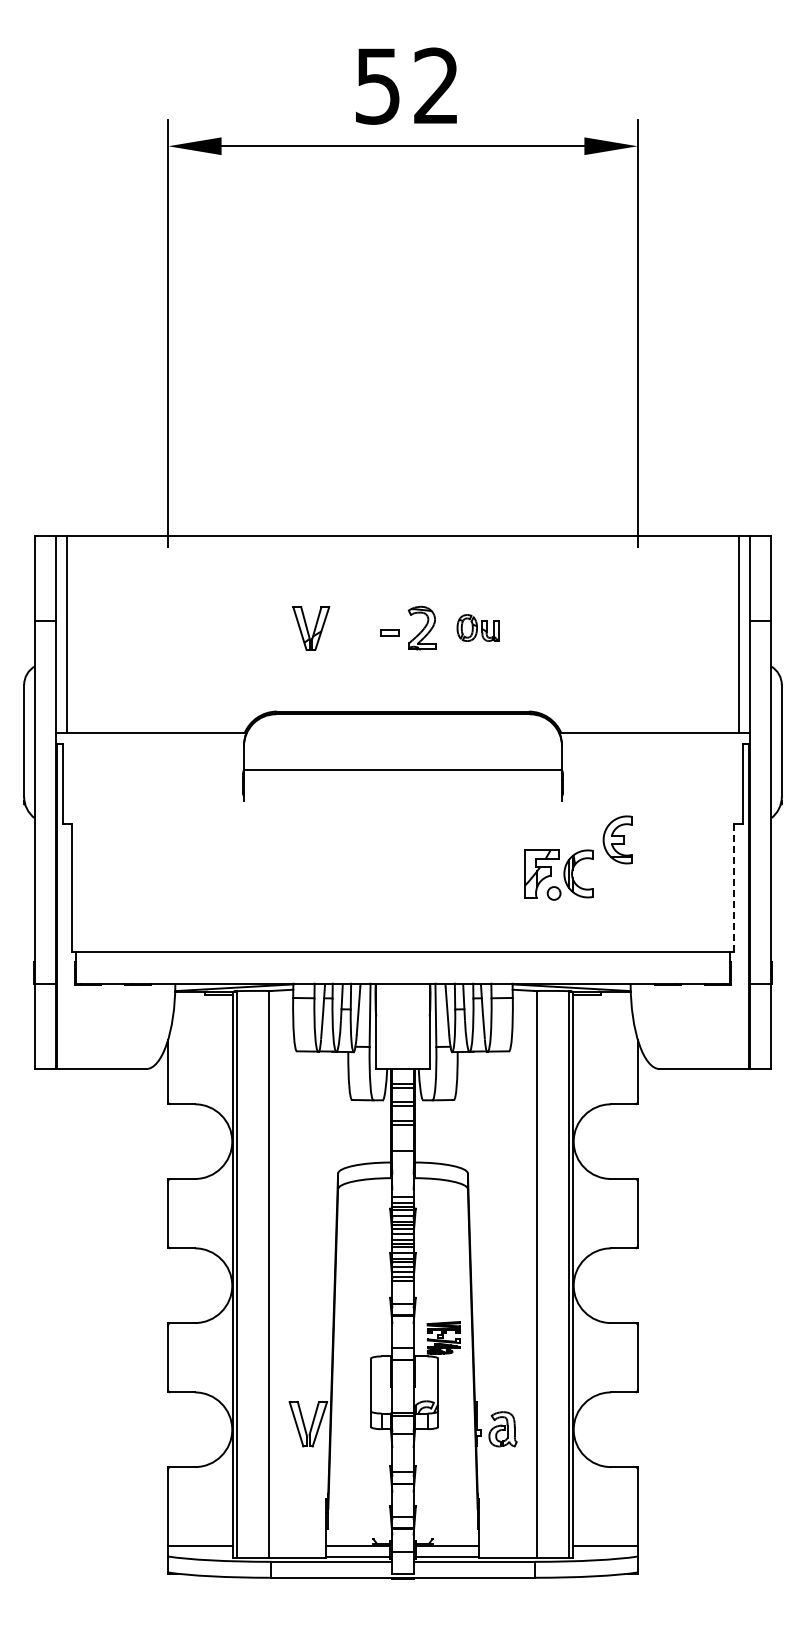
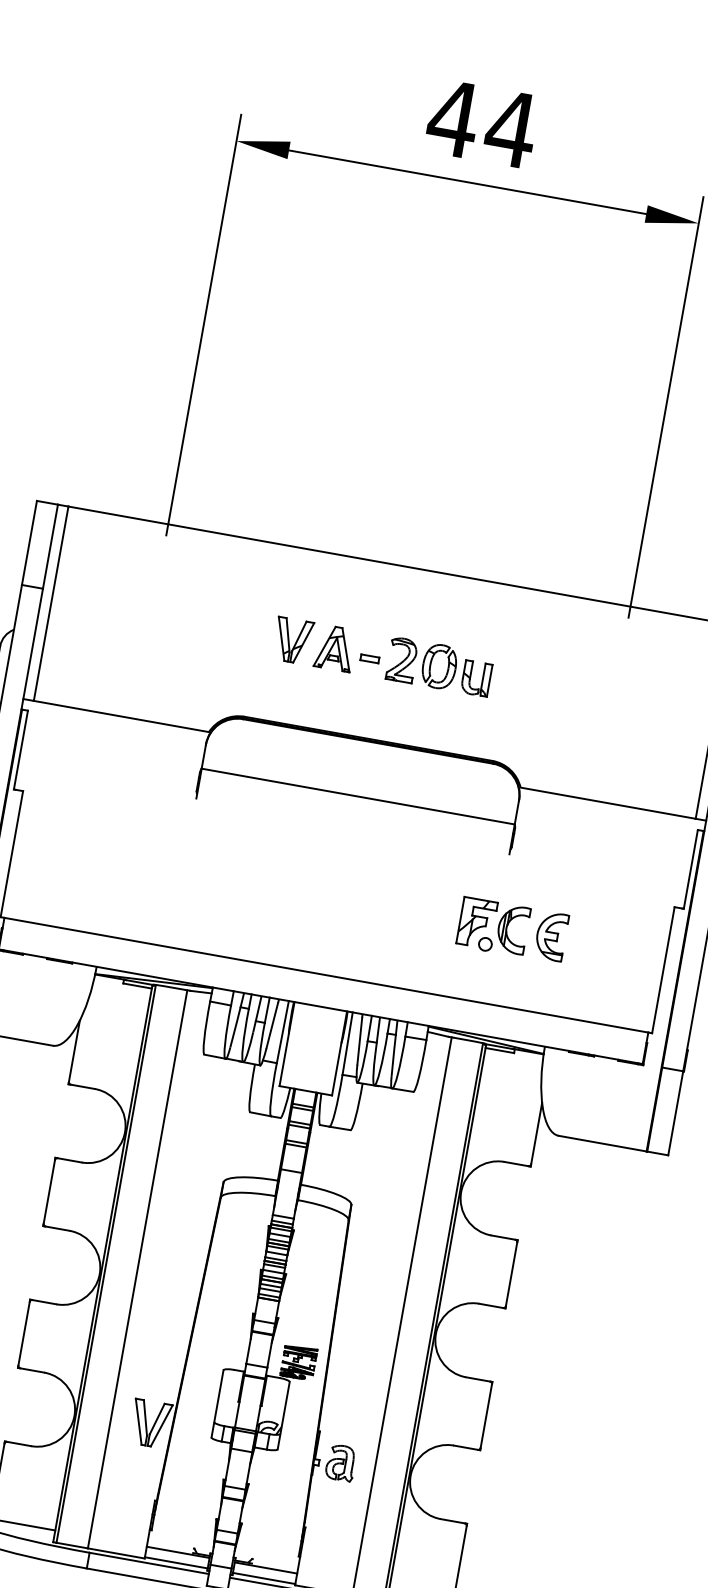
text: (406, 85) -> (481, 123), 52 -> 44
part: (477, 627) -> (456, 669), size x1.67
part: (354, 628) -> (335, 648), added
part: (617, 839) -> (551, 935), moved
line: (733, 888) -> (662, 970), dashed -> solid

